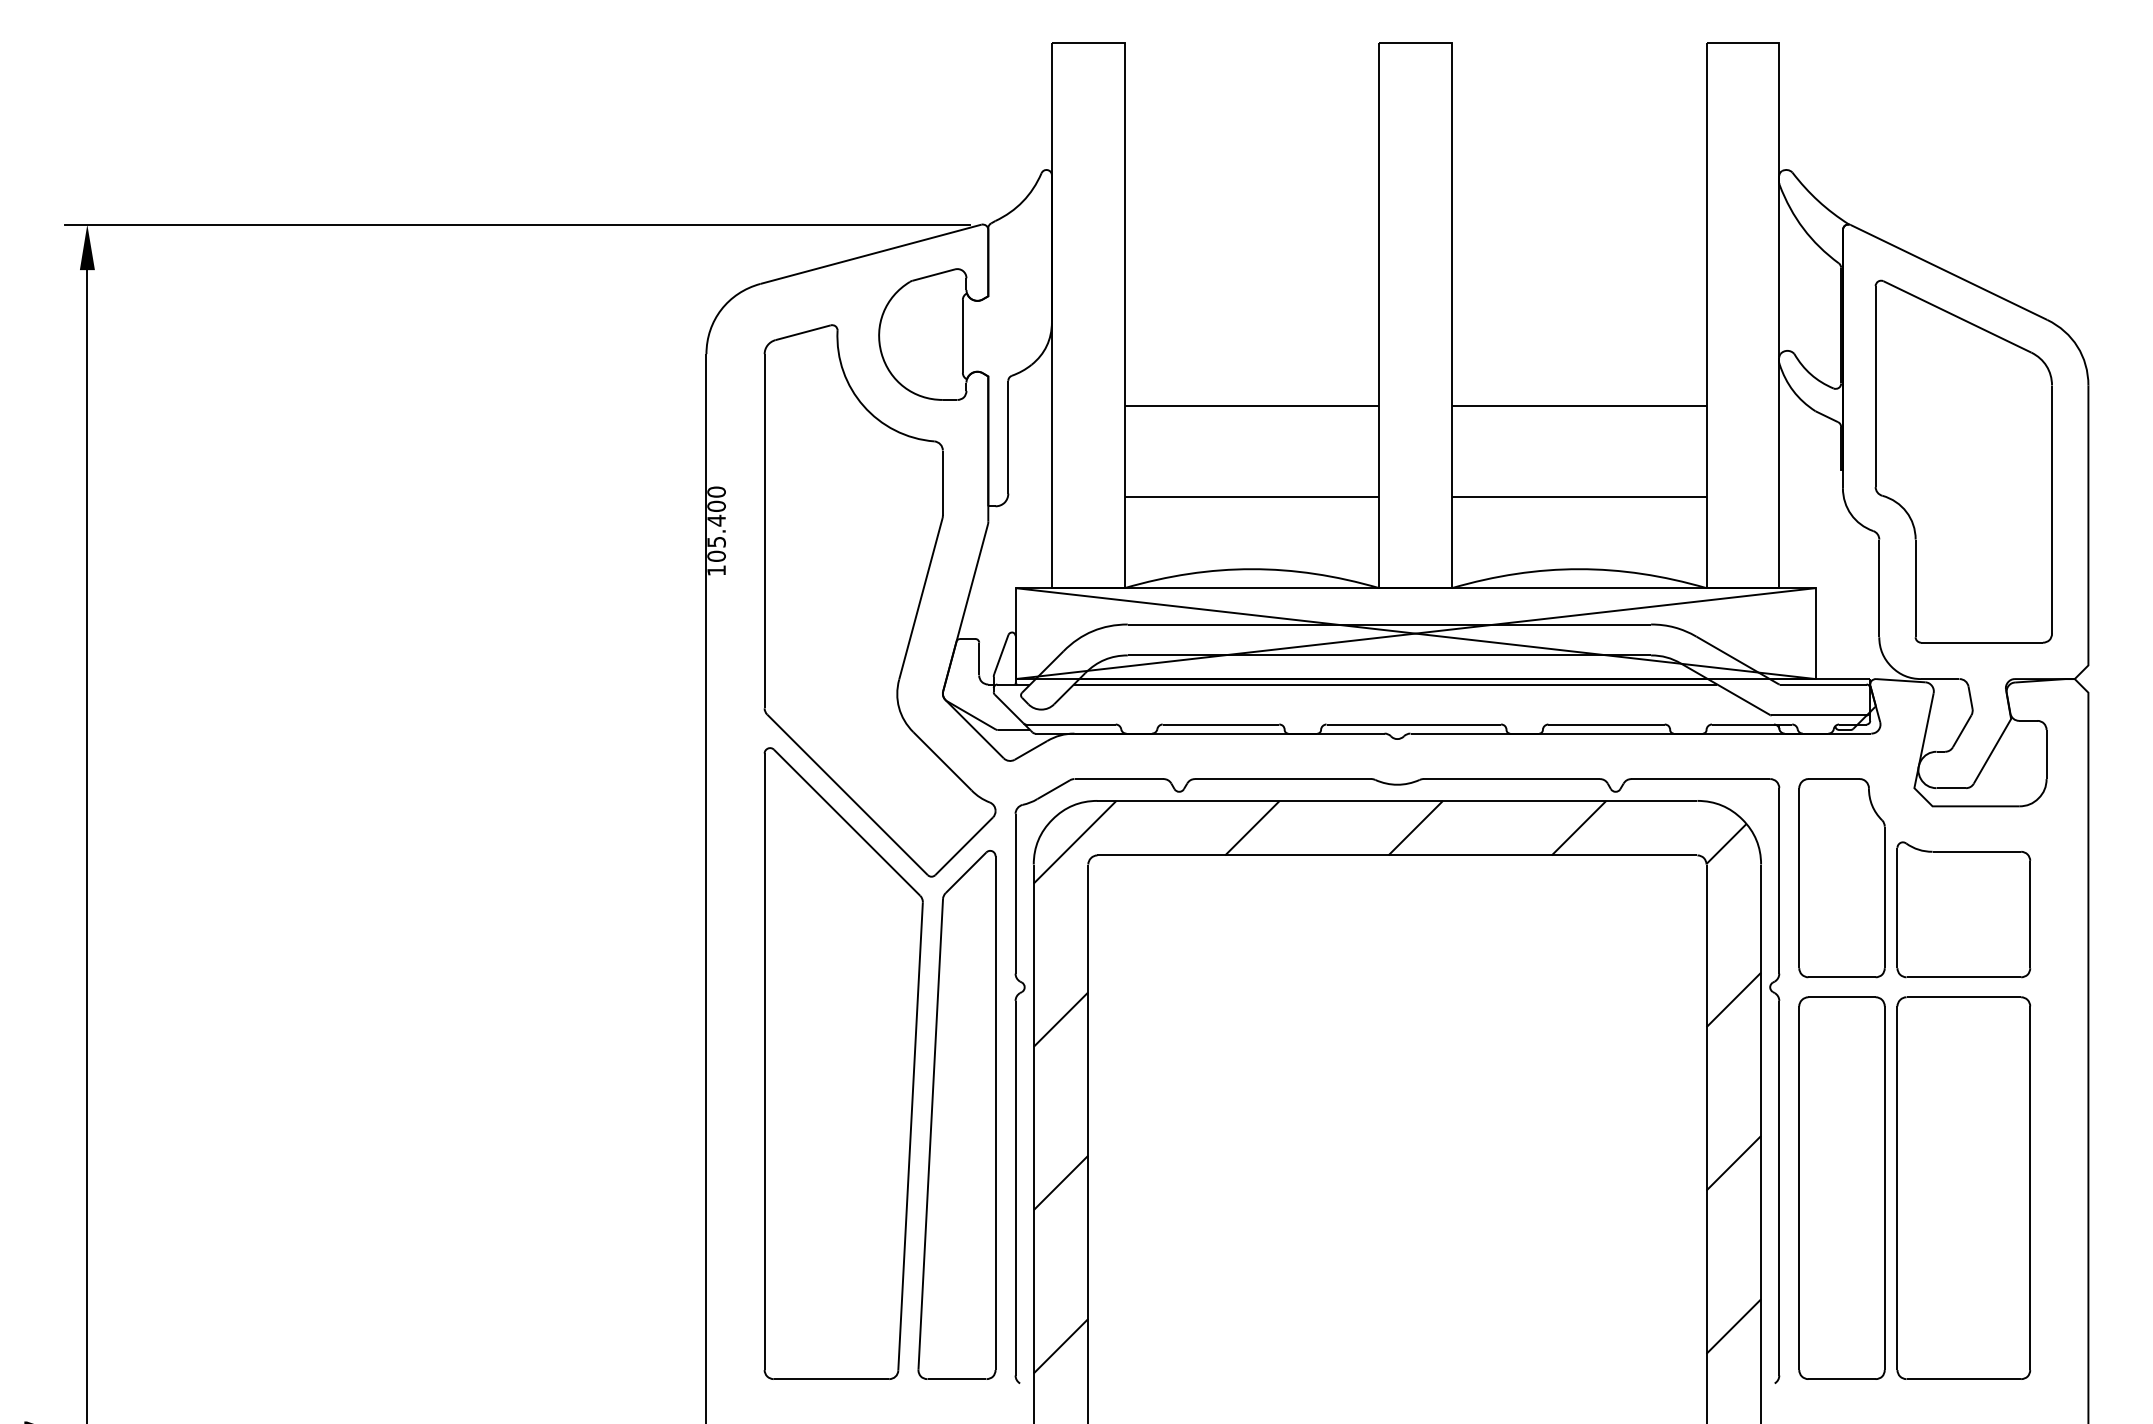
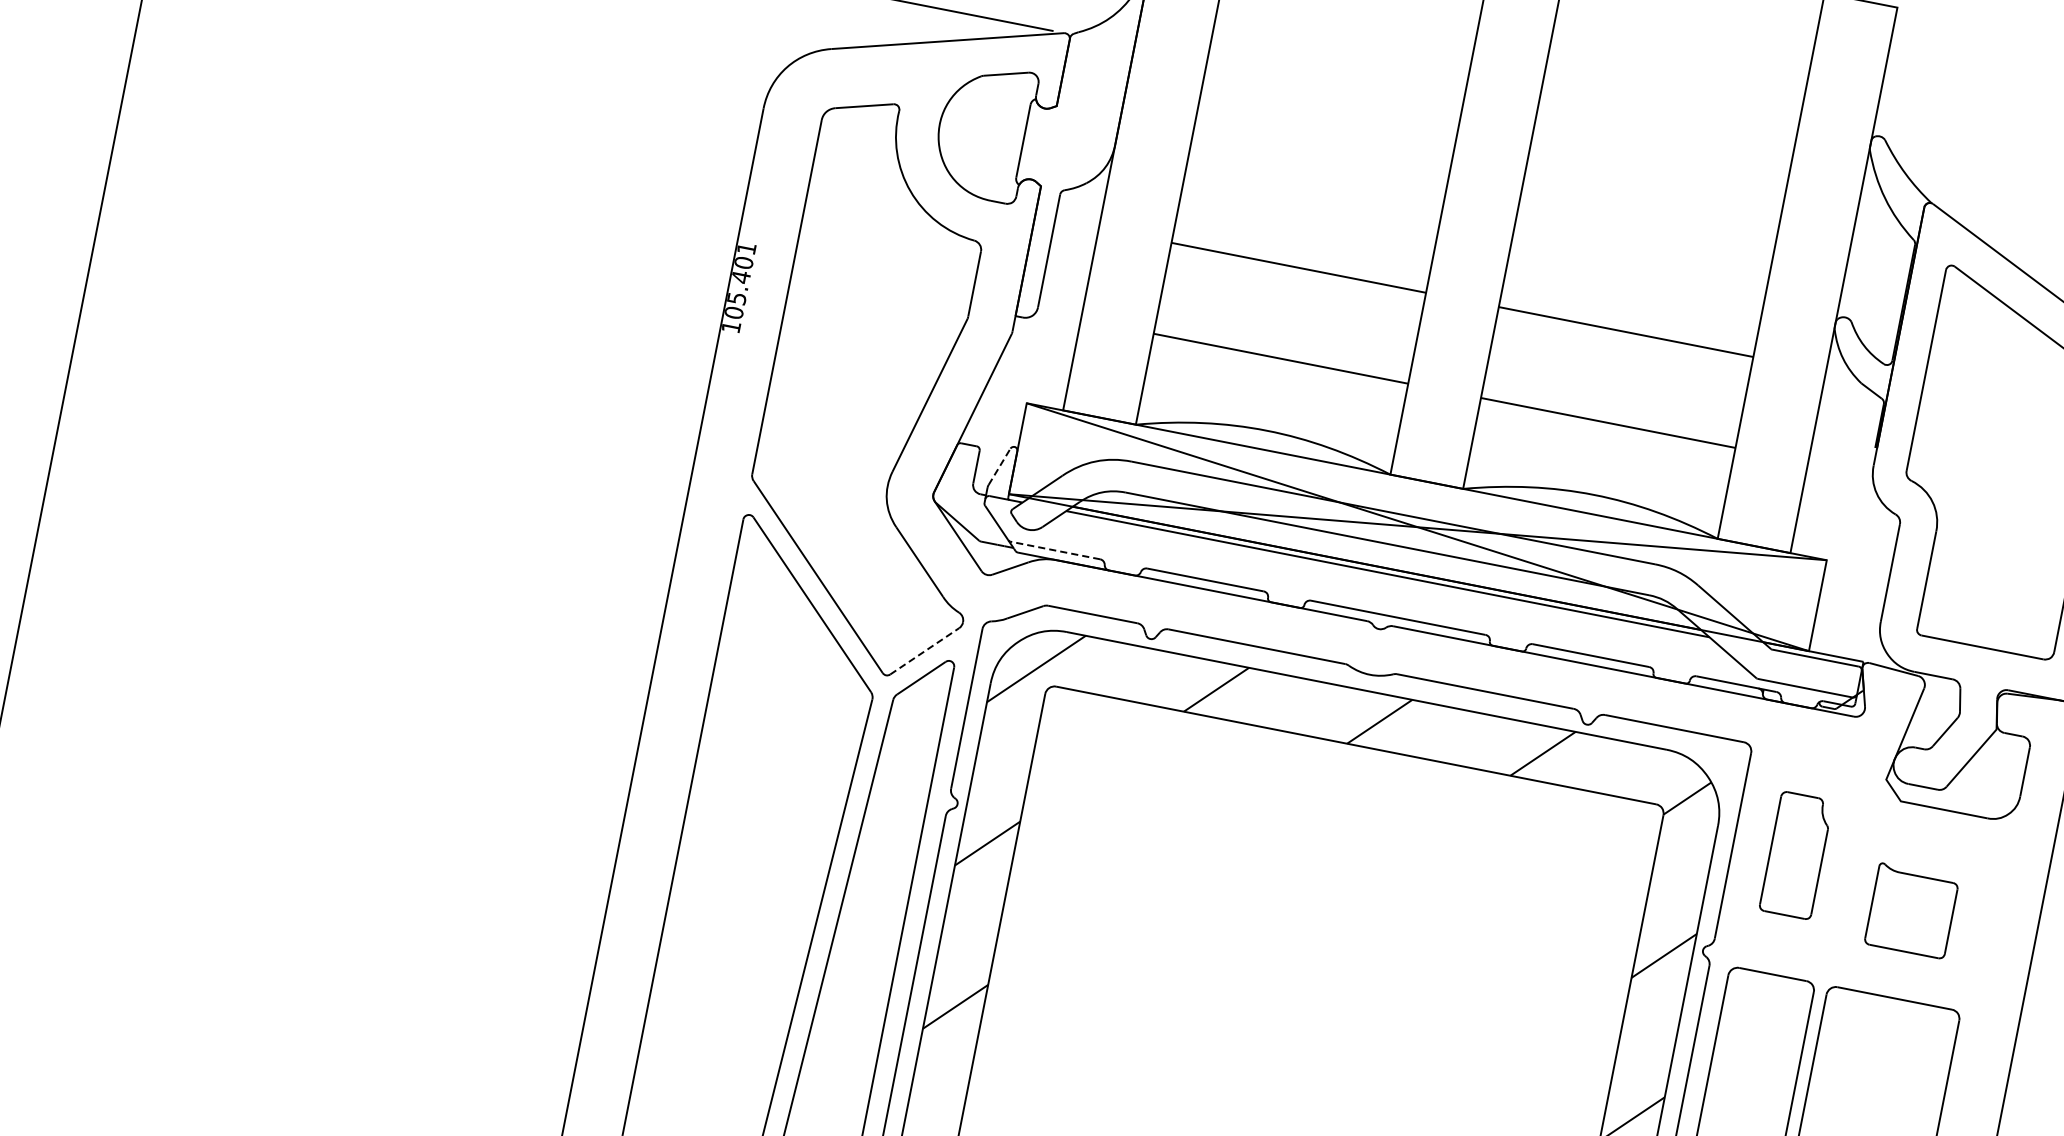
text: (716, 491) -> (746, 247), 105.400 -> 105.401
line: (1001, 654) -> (999, 466), solid -> dashed
line: (1071, 724) -> (1055, 550), solid -> dashed
line: (964, 846) -> (925, 651), solid -> dashed
part: (1841, 878) -> (1795, 855), size x0.6
part: (1963, 909) -> (1911, 910), size x0.6

